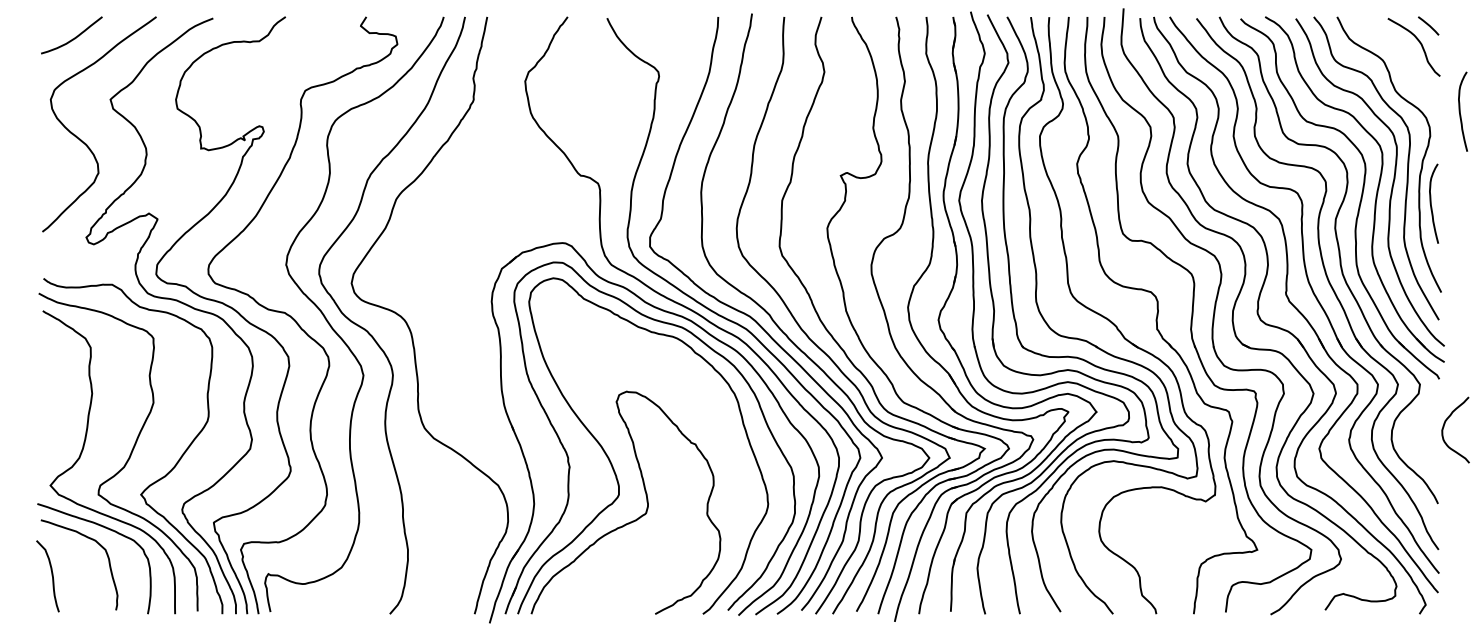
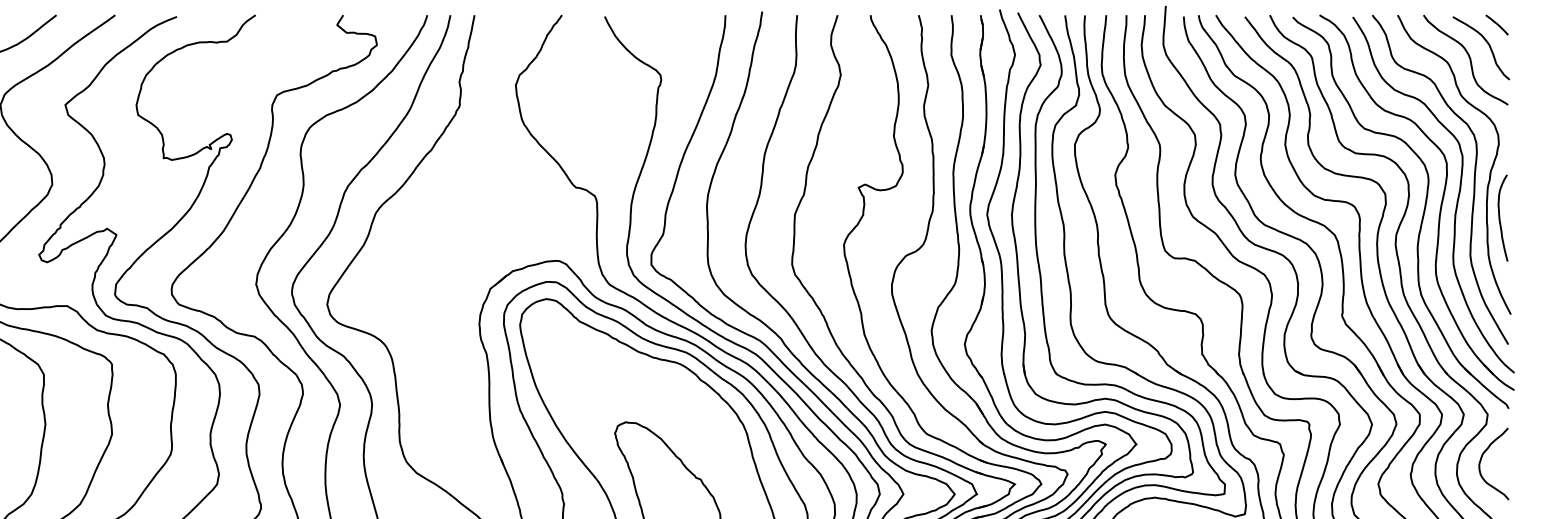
curve: (1402, 56) -> (1468, 58), added
curve: (1460, 111) -> (1531, 117), removed
curve: (1445, 424) -> (1482, 457), moved

